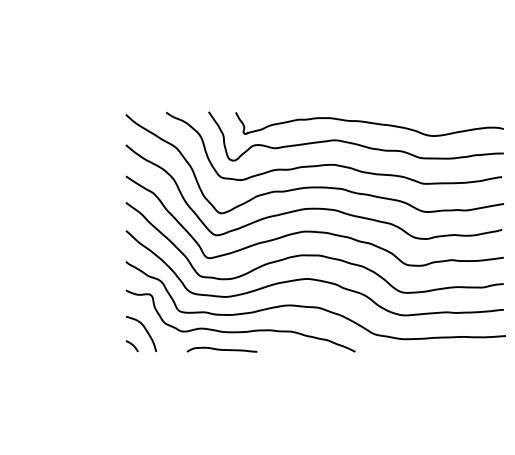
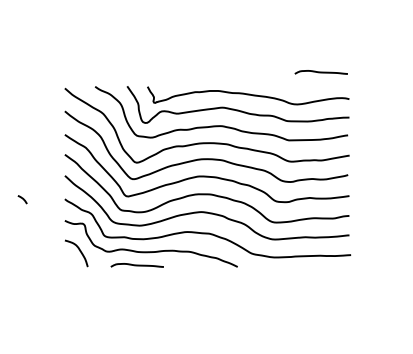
part: (465, 93) -> (320, 72), added
curve: (132, 345) -> (22, 199), moved

